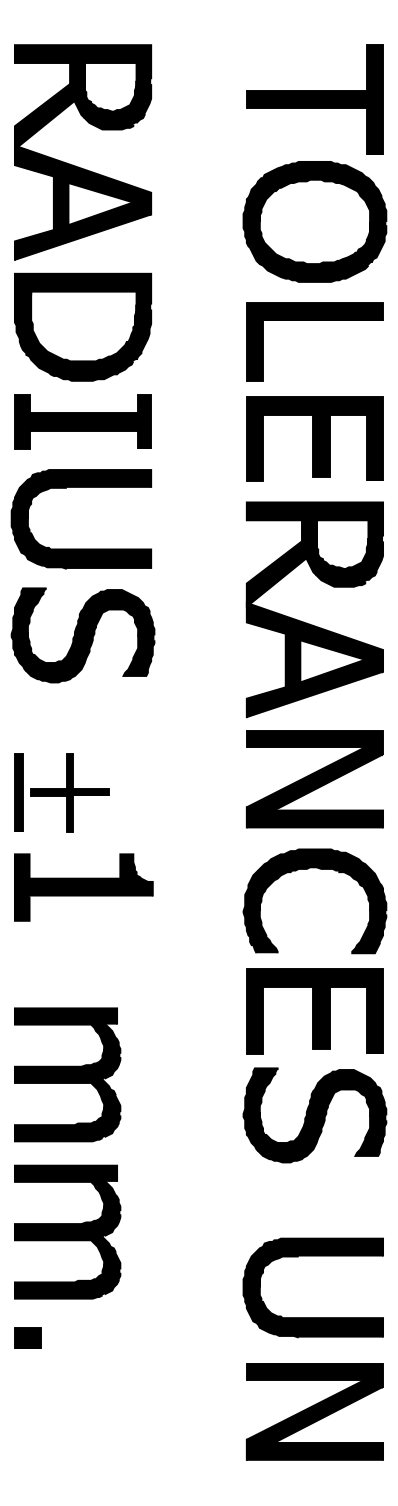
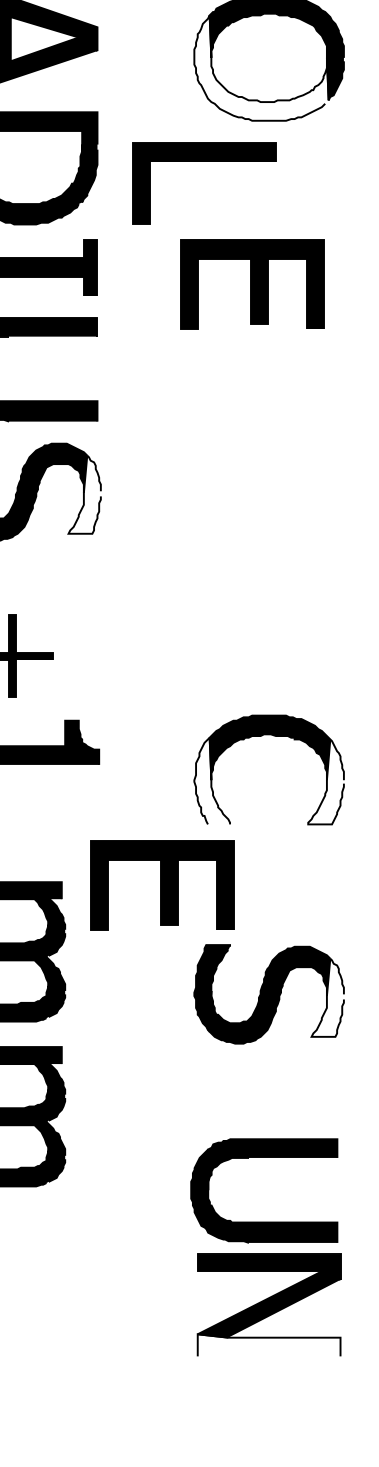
fill: (307, 231) -> (261, 67), removed
part: (314, 320) -> (203, 161), moved
part: (314, 438) -> (251, 283), moved
part: (309, 623) -> (263, 478), removed
fill: (138, 638) -> (84, 494), removed
part: (314, 779) -> (268, 642), removed
fill: (260, 911) -> (212, 780), removed
fill: (369, 912) -> (326, 781), removed
part: (314, 1011) -> (161, 885), moved
fill: (370, 1118) -> (327, 997), removed
part: (312, 1317) -> (263, 1221), moved
fill: (314, 1449) -> (268, 1344), removed

